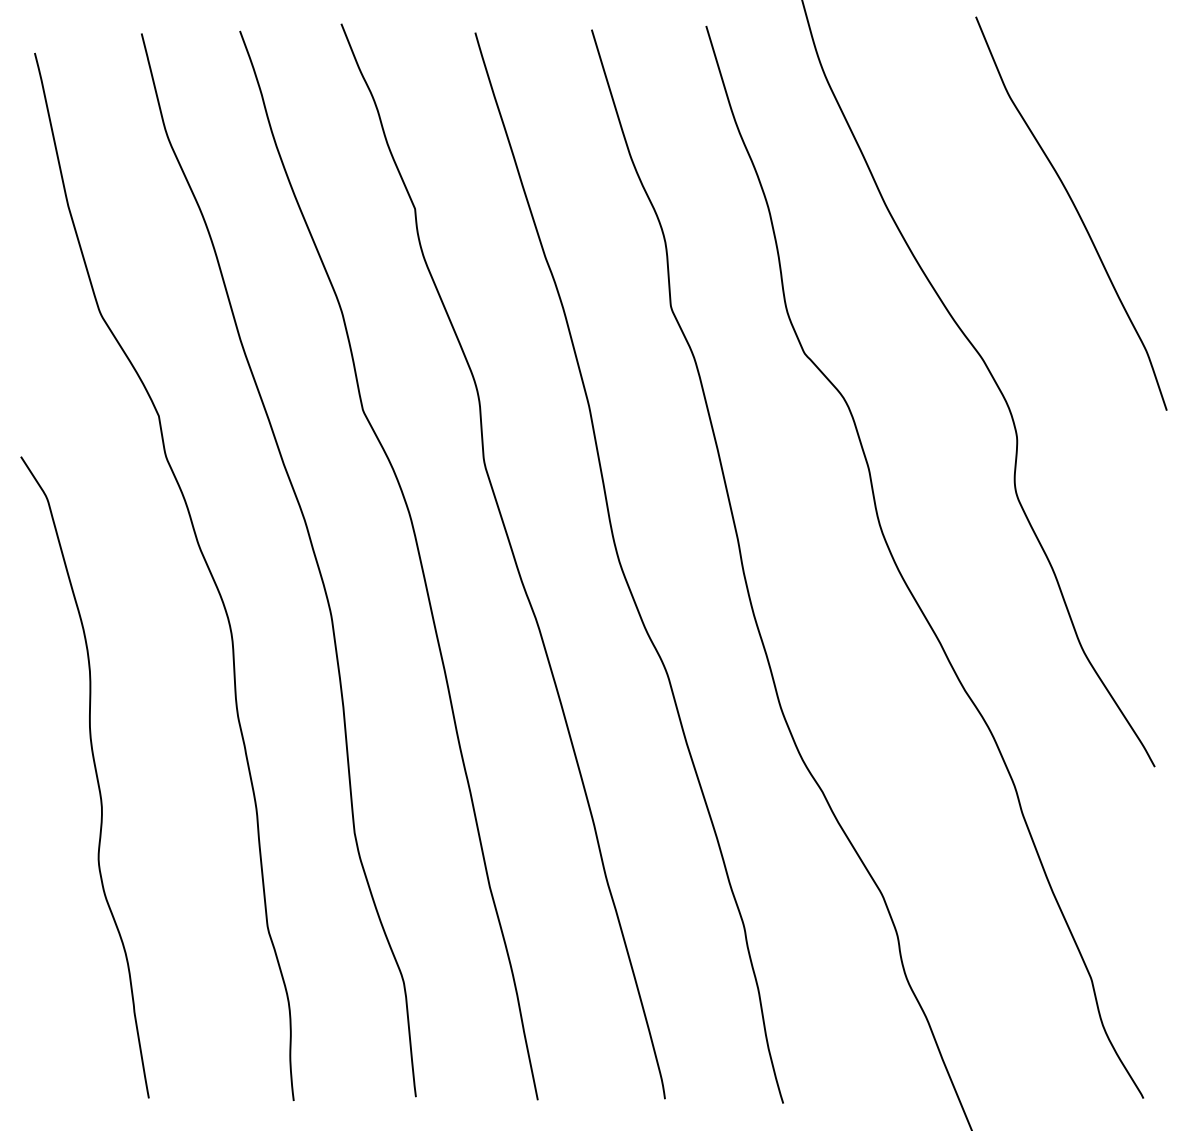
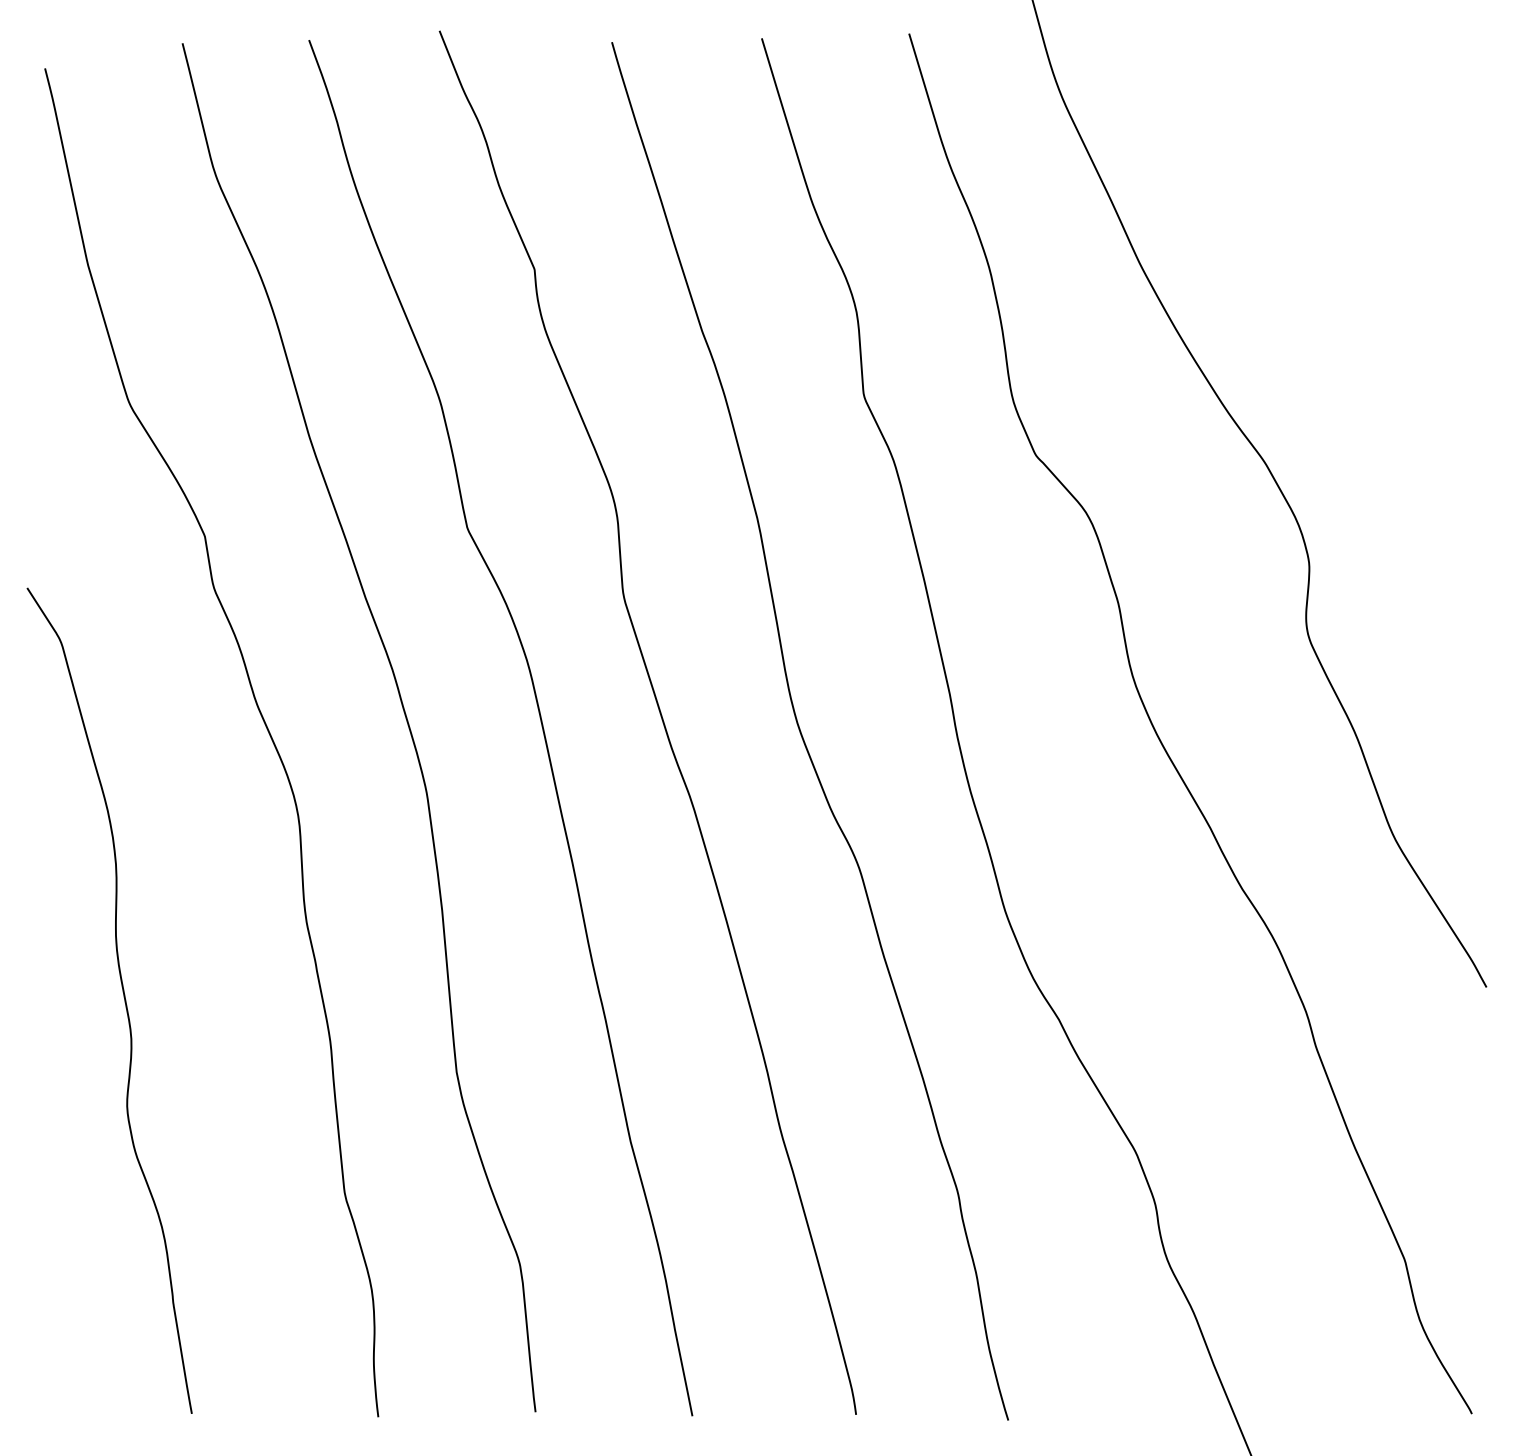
curve: (1075, 210) -> (1384, 271), removed

